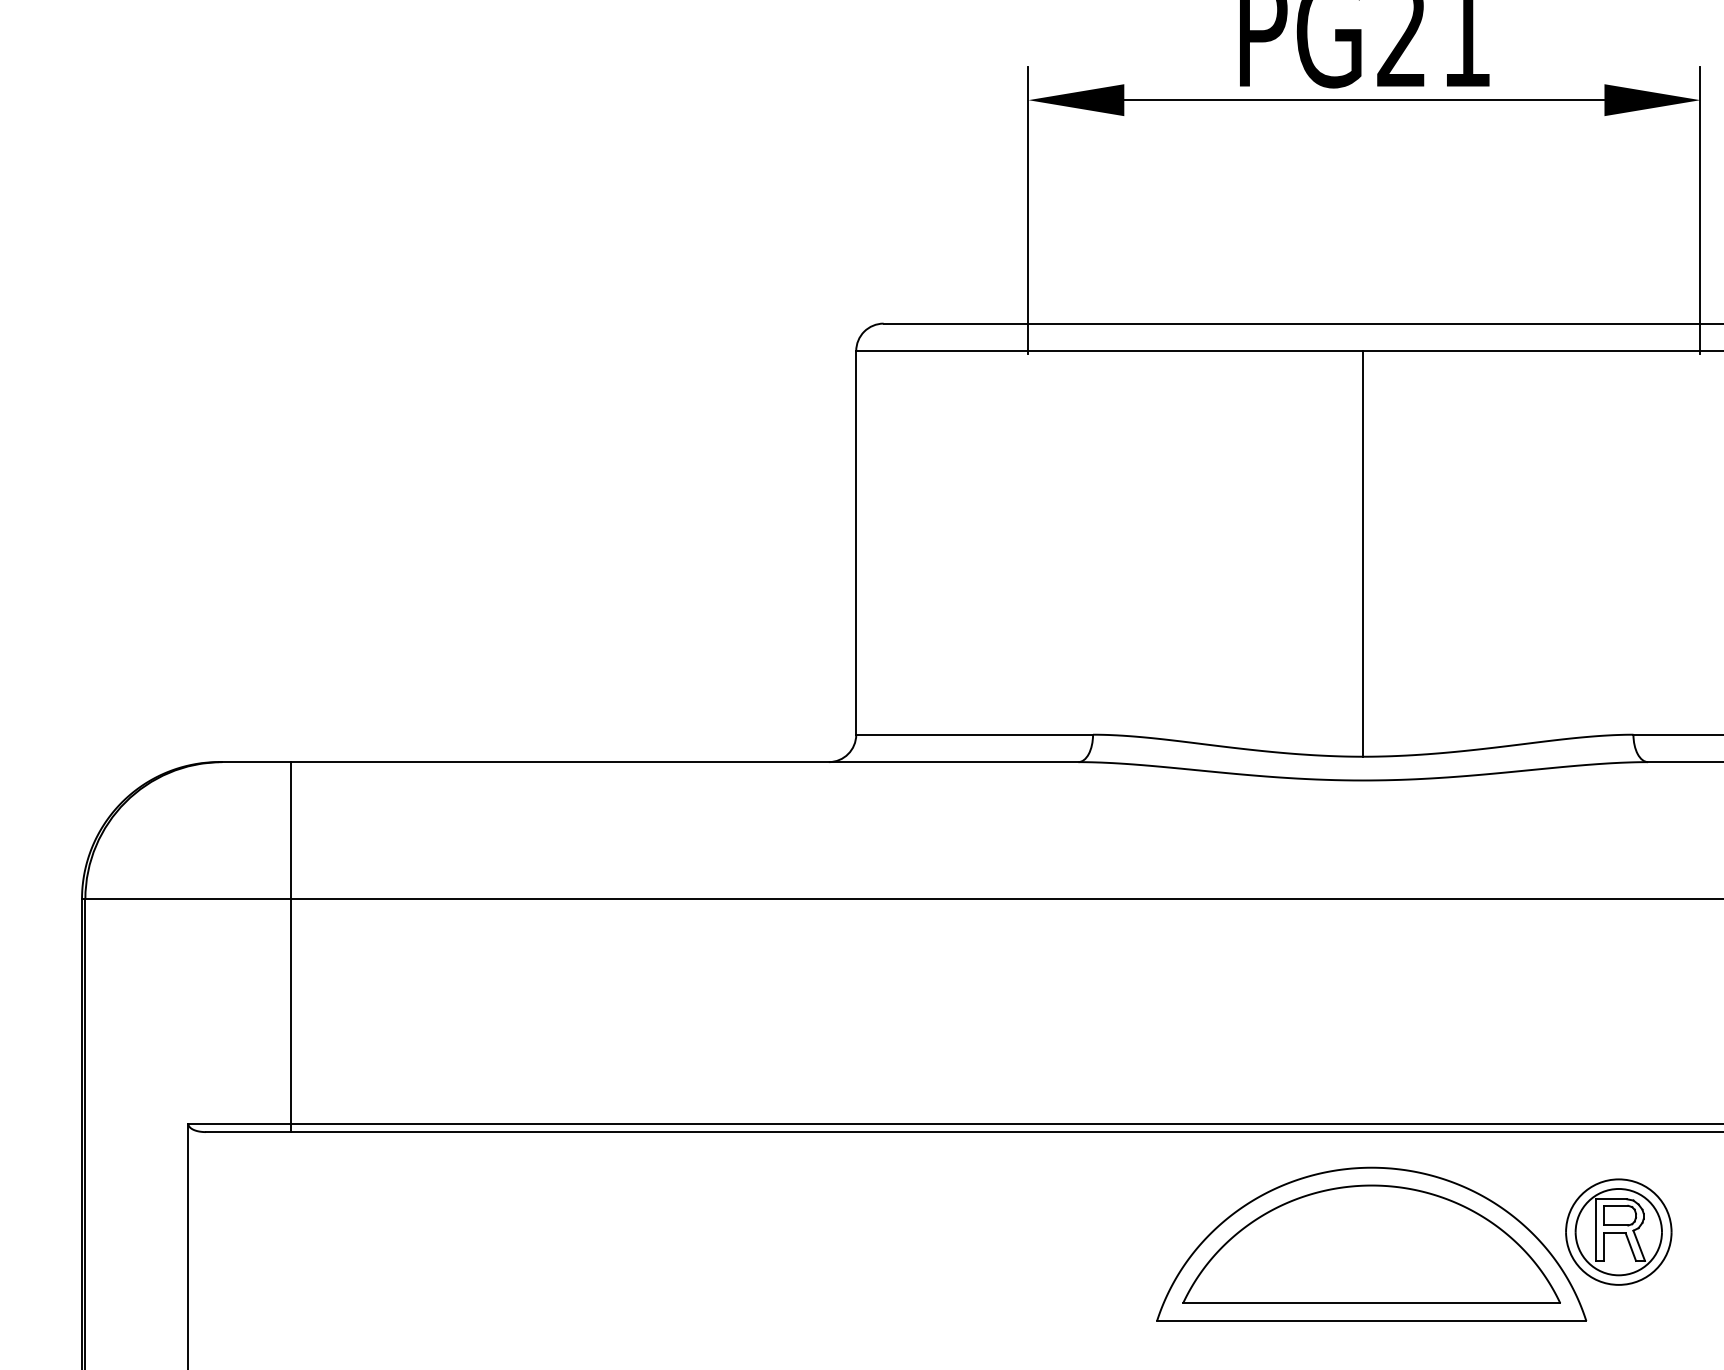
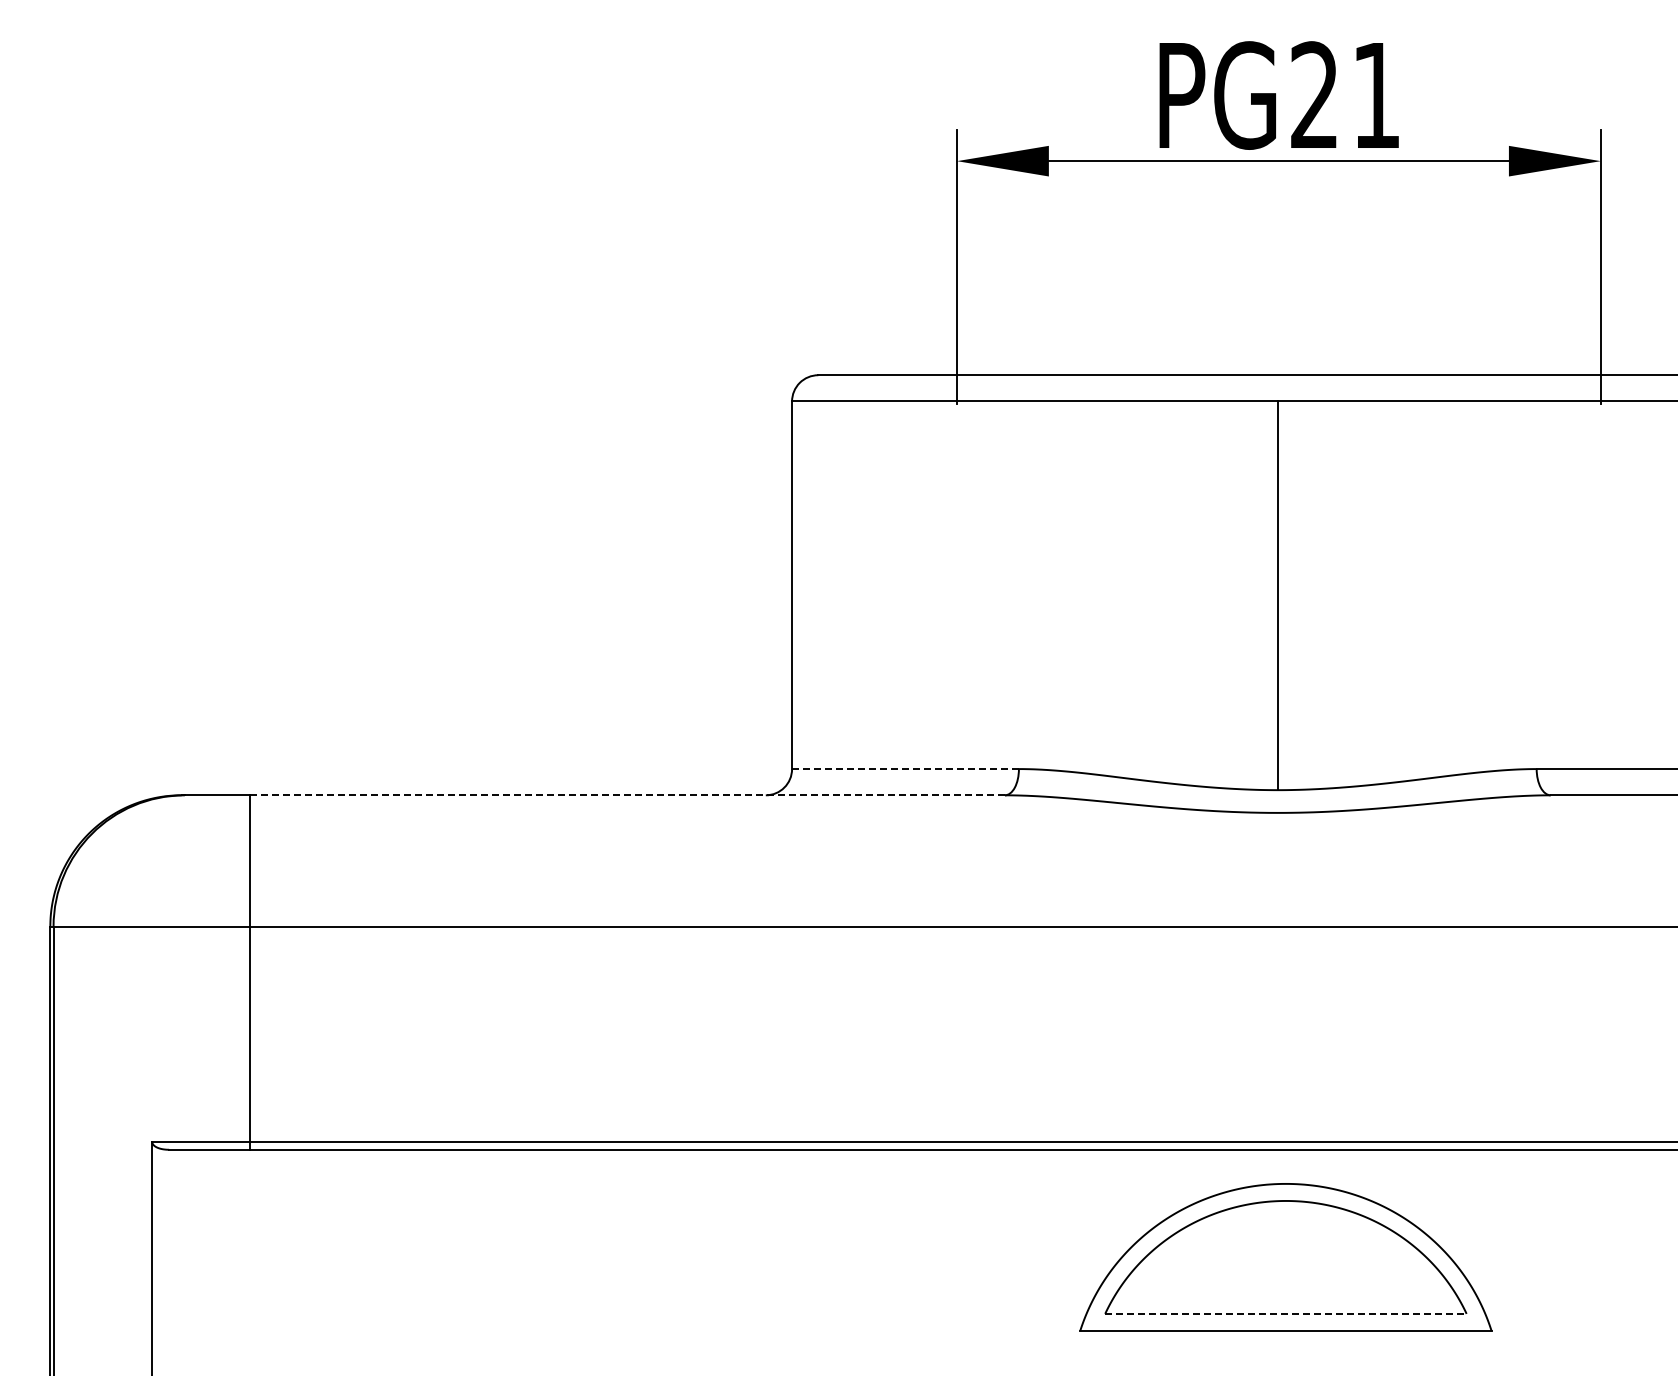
line: (974, 735) -> (905, 769), solid -> dashed
line: (684, 762) -> (627, 795), solid -> dashed
part: (1618, 1232) -> (1522, 1245), removed
line: (1371, 1303) -> (1285, 1313), solid -> dashed

